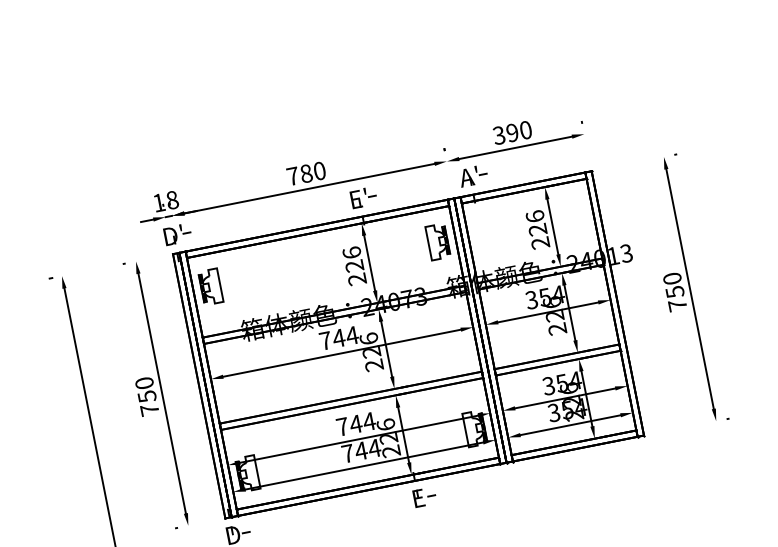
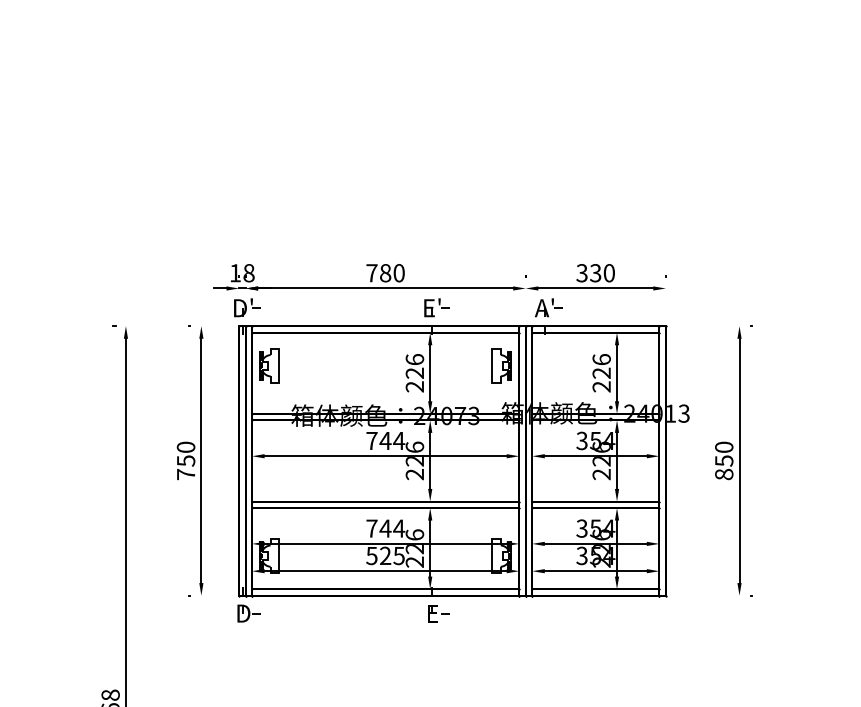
text: (512, 133) -> (595, 273), 390 -> 330
text: (677, 305) -> (724, 474), 750 -> 850
text: (361, 450) -> (385, 555), 744 -> 525

